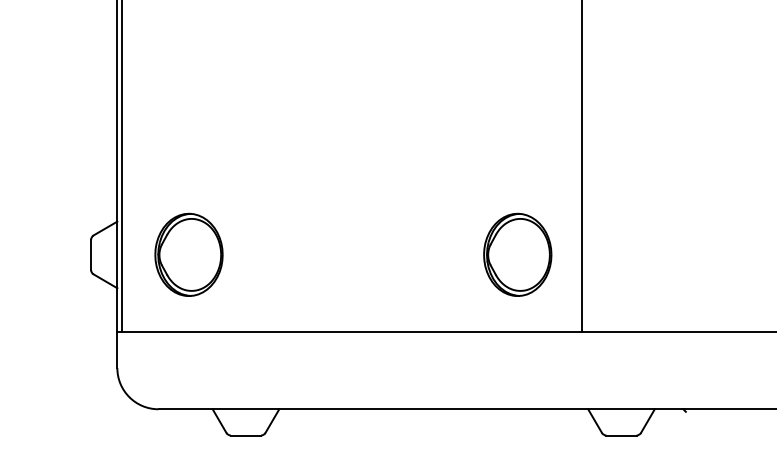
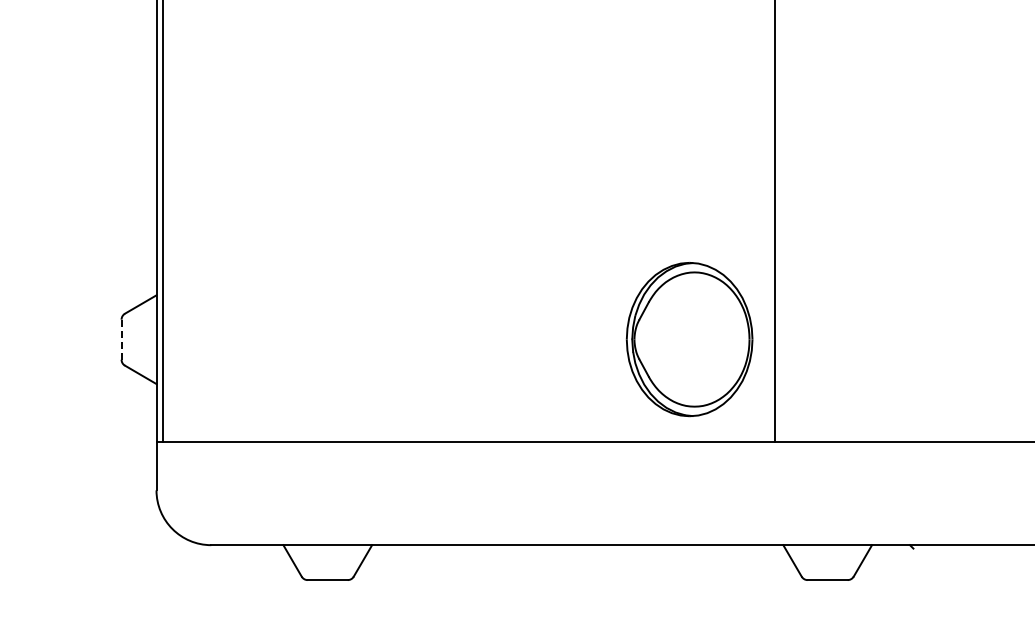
line: (91, 254) -> (121, 339), solid -> dashed
part: (188, 254) -> (251, 339), removed
part: (517, 254) -> (689, 339), size x1.4

